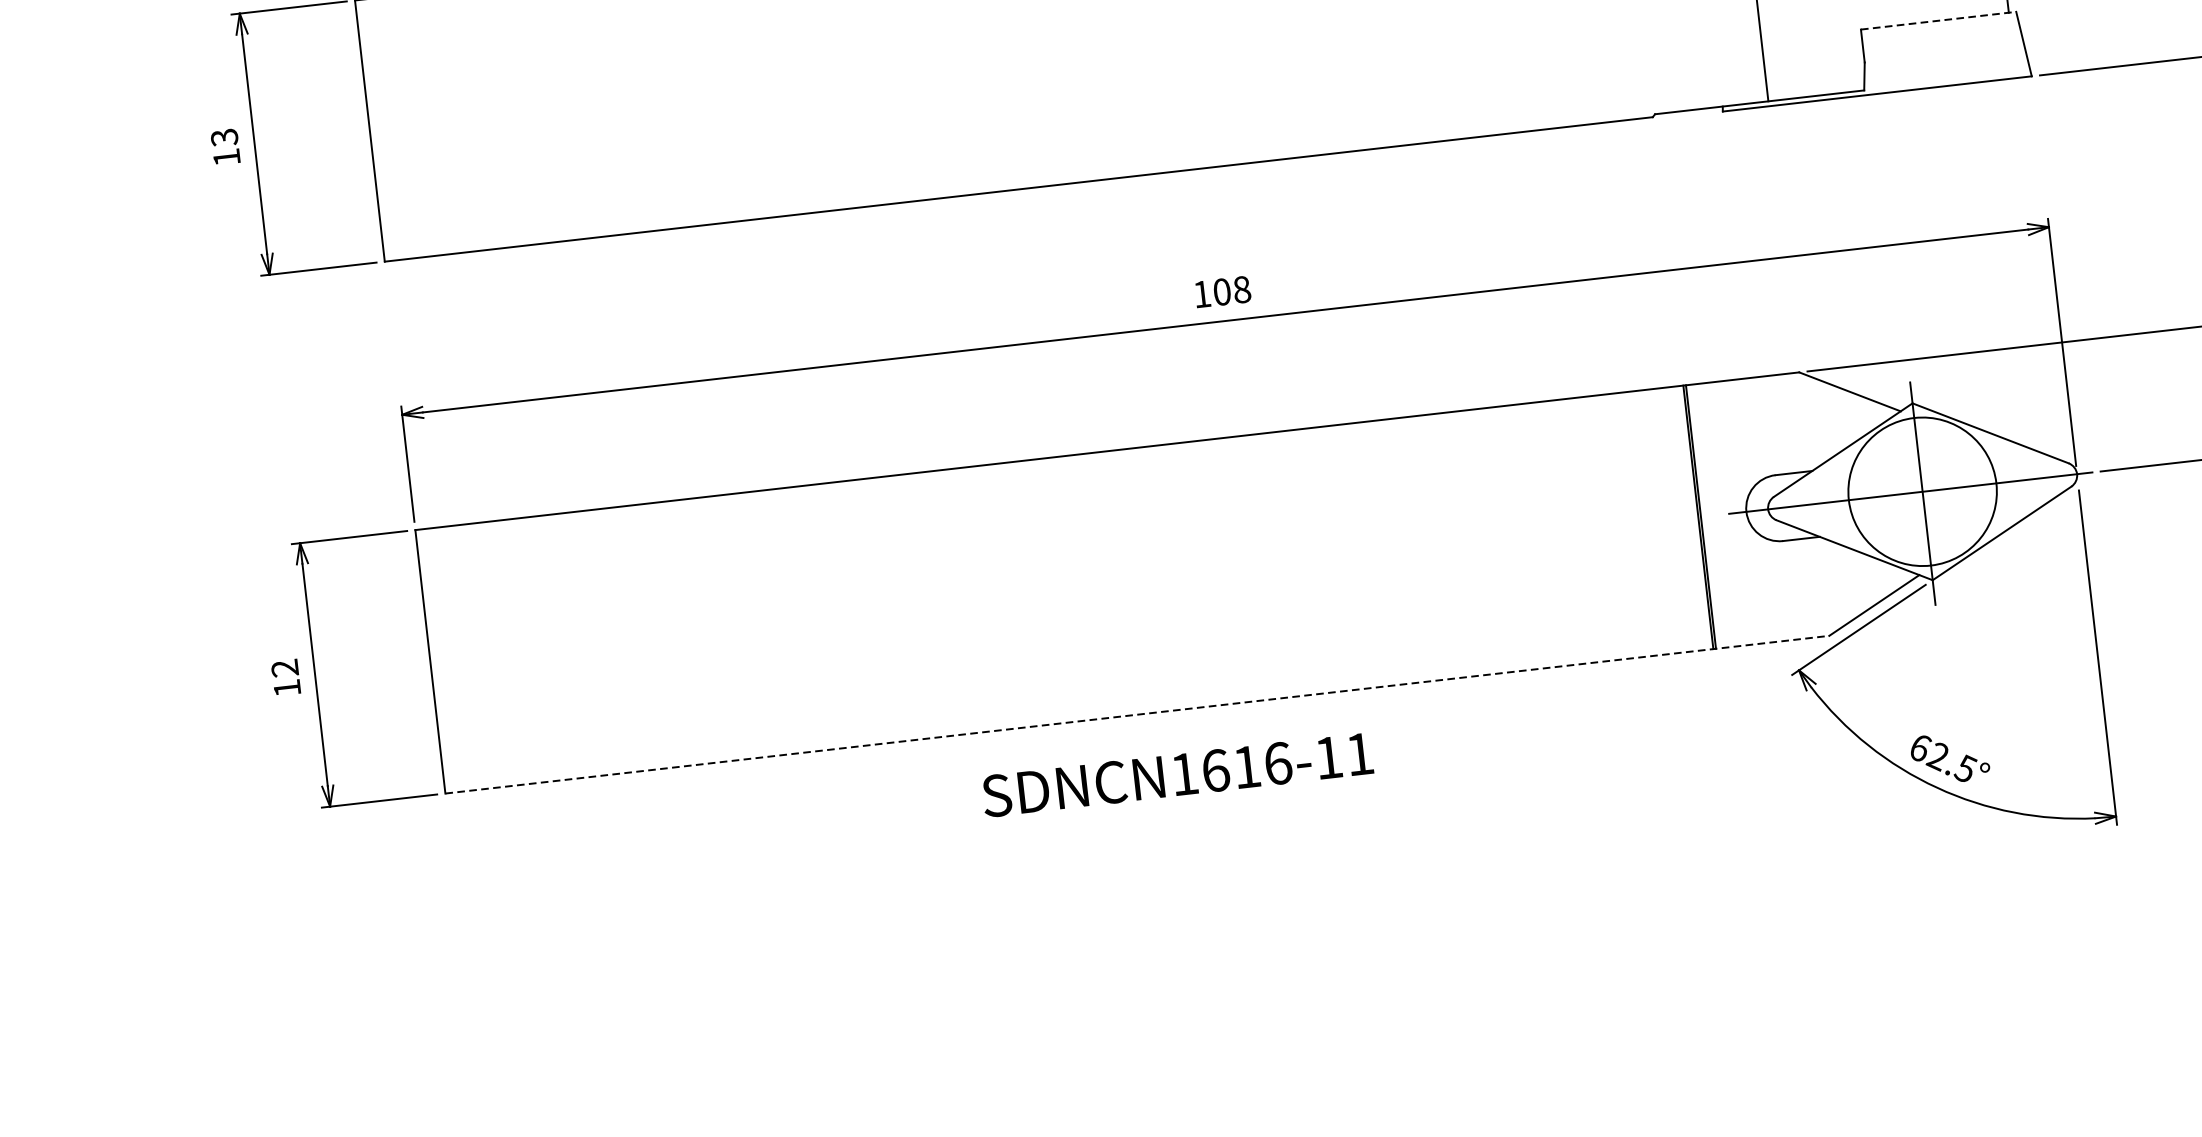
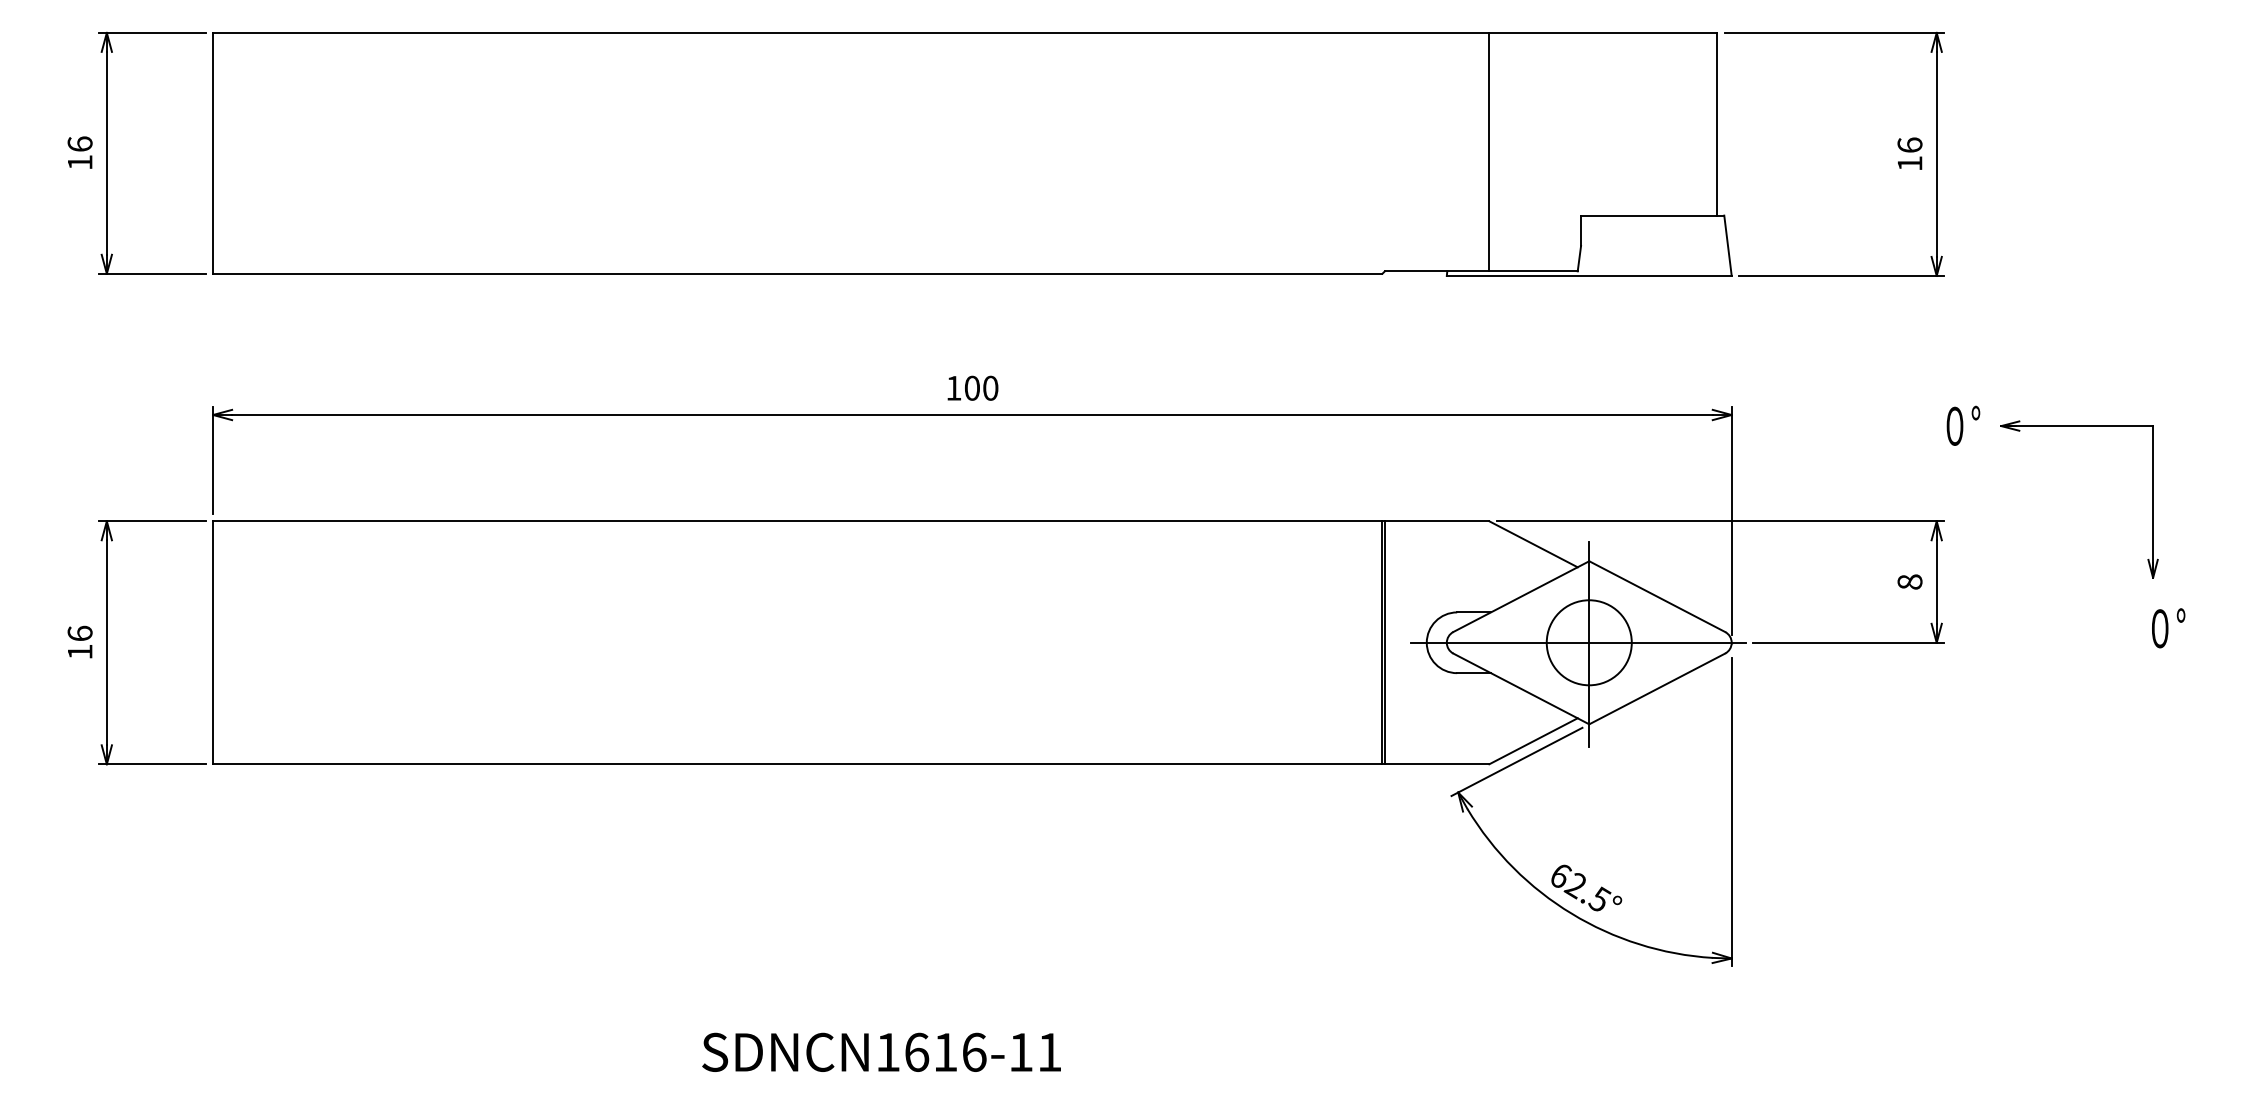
line: (1938, 20) -> (1652, 215), dashed -> solid
text: (223, 137) -> (79, 144), 13 -> 16
text: (1241, 290) -> (990, 388), 108 -> 100
circle: (1921, 491) -> (1588, 642), size x0.62
text: (284, 668) -> (79, 633), 12 -> 16
line: (1137, 714) -> (851, 764), dashed -> solid
text: (1177, 774) -> (881, 1051), moved

